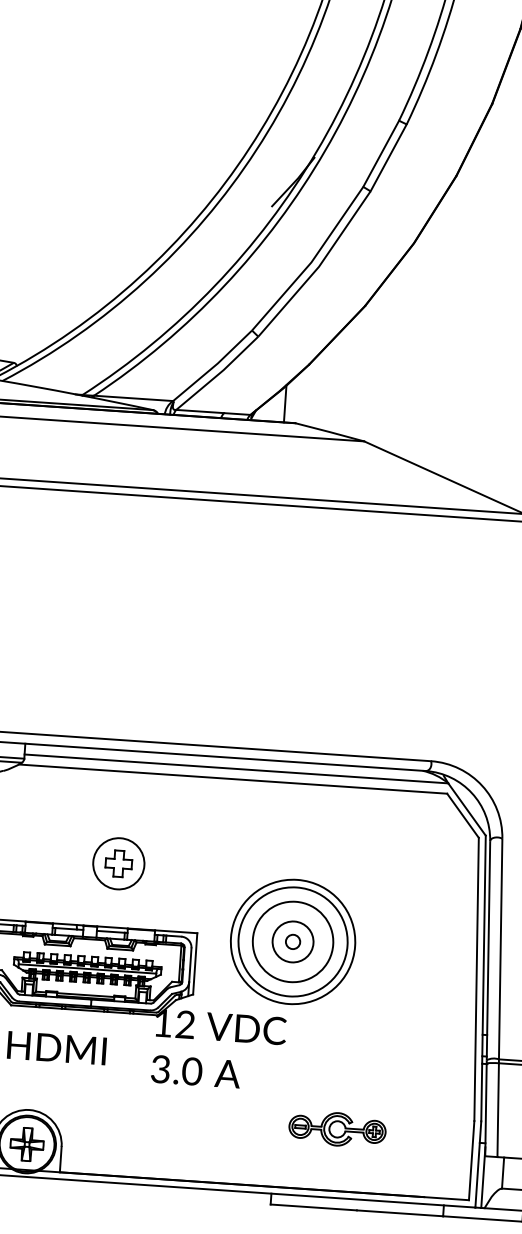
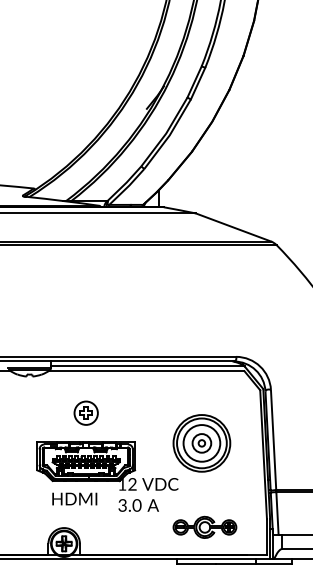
part: (117, 862) -> (85, 412), moved
part: (292, 942) -> (201, 443), moved
part: (336, 1127) -> (204, 526), size x1.43

